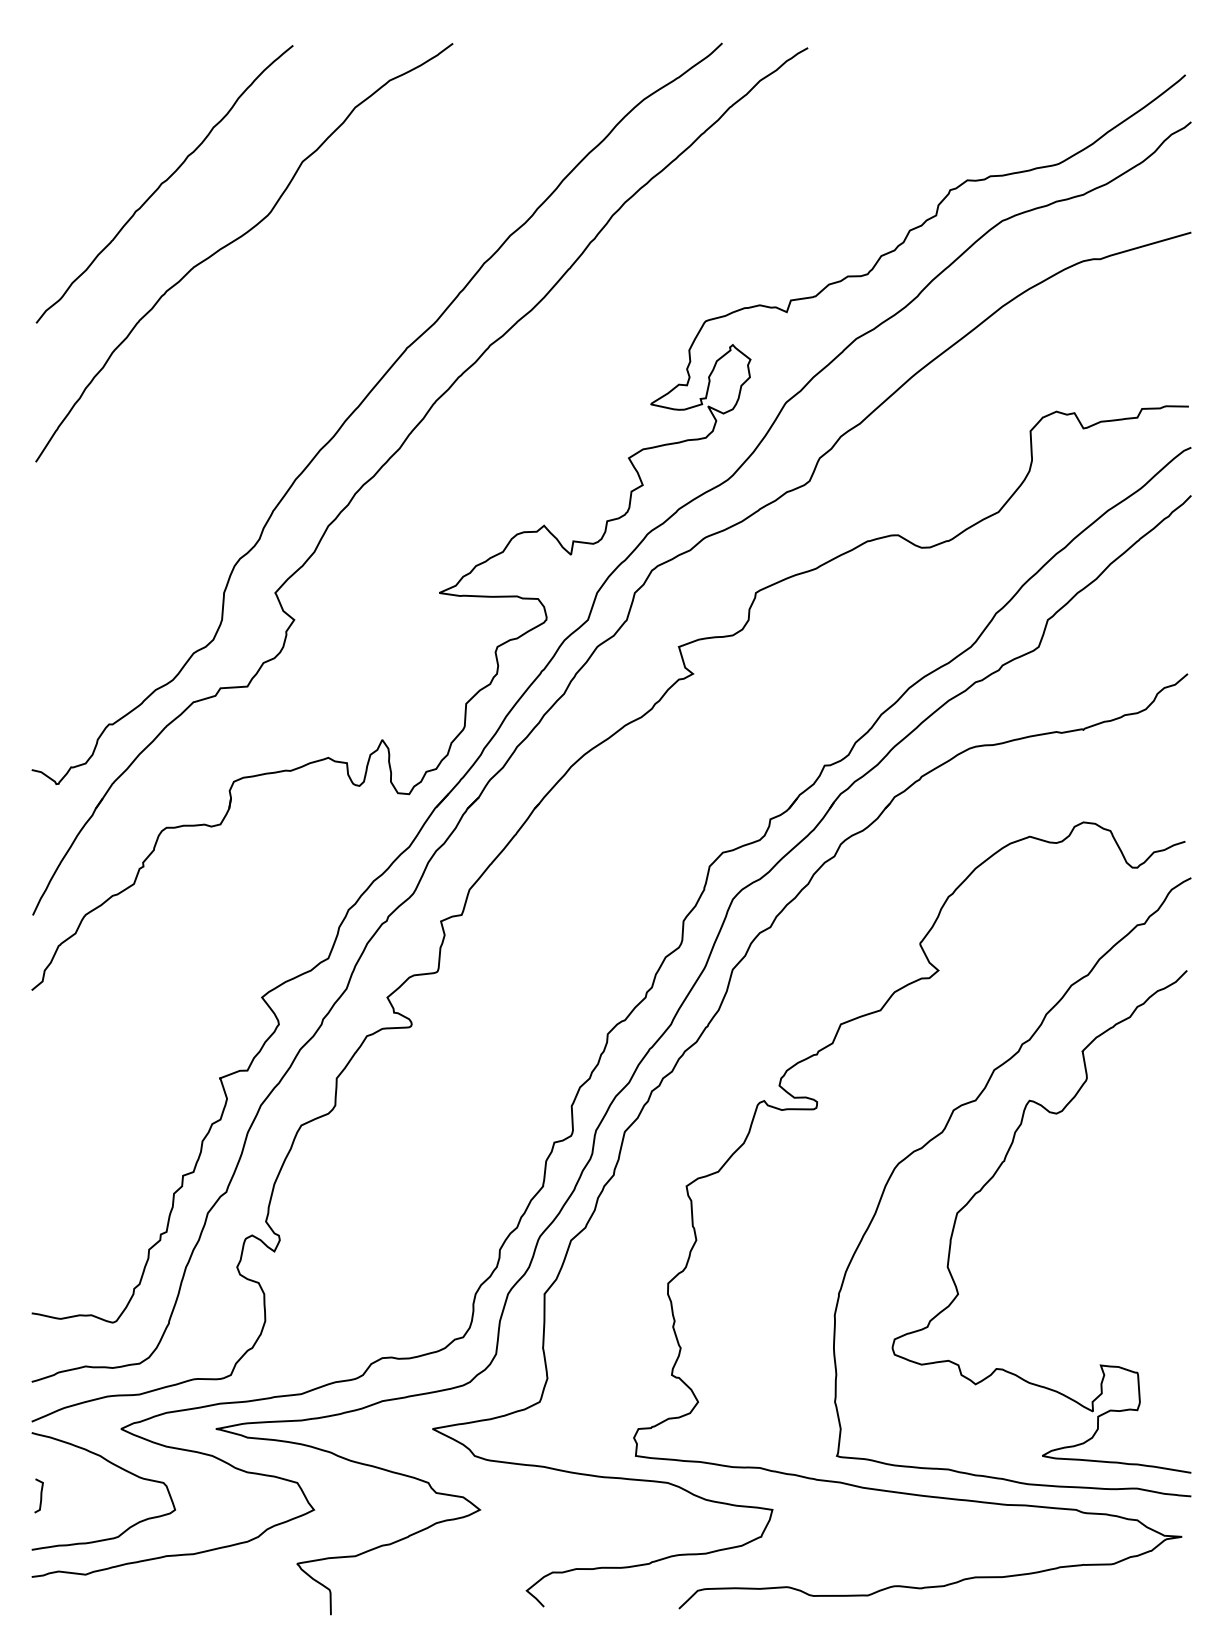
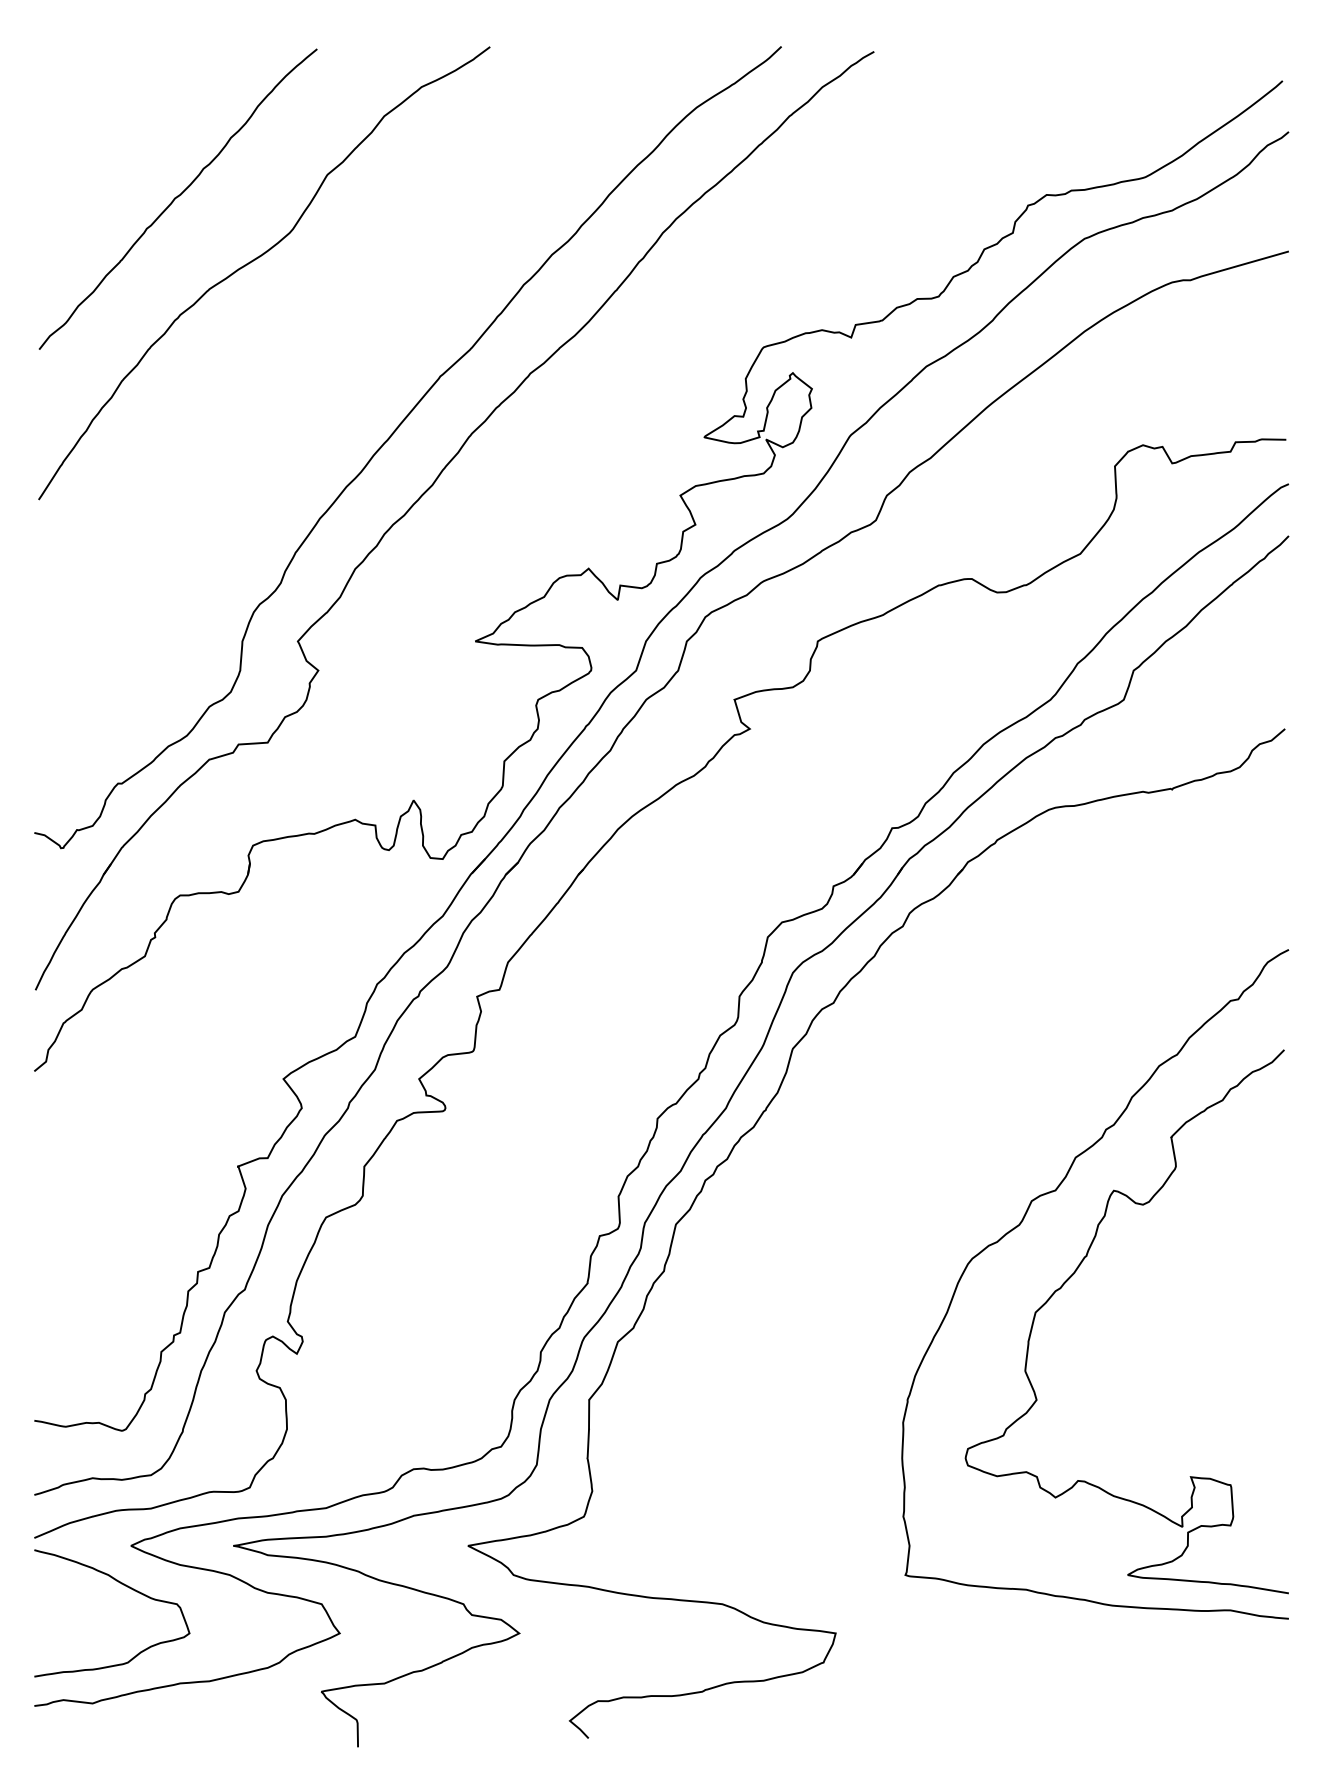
curve: (817, 1108) -> (884, 1199), removed
curve: (40, 1495) -> (43, 1617), removed

